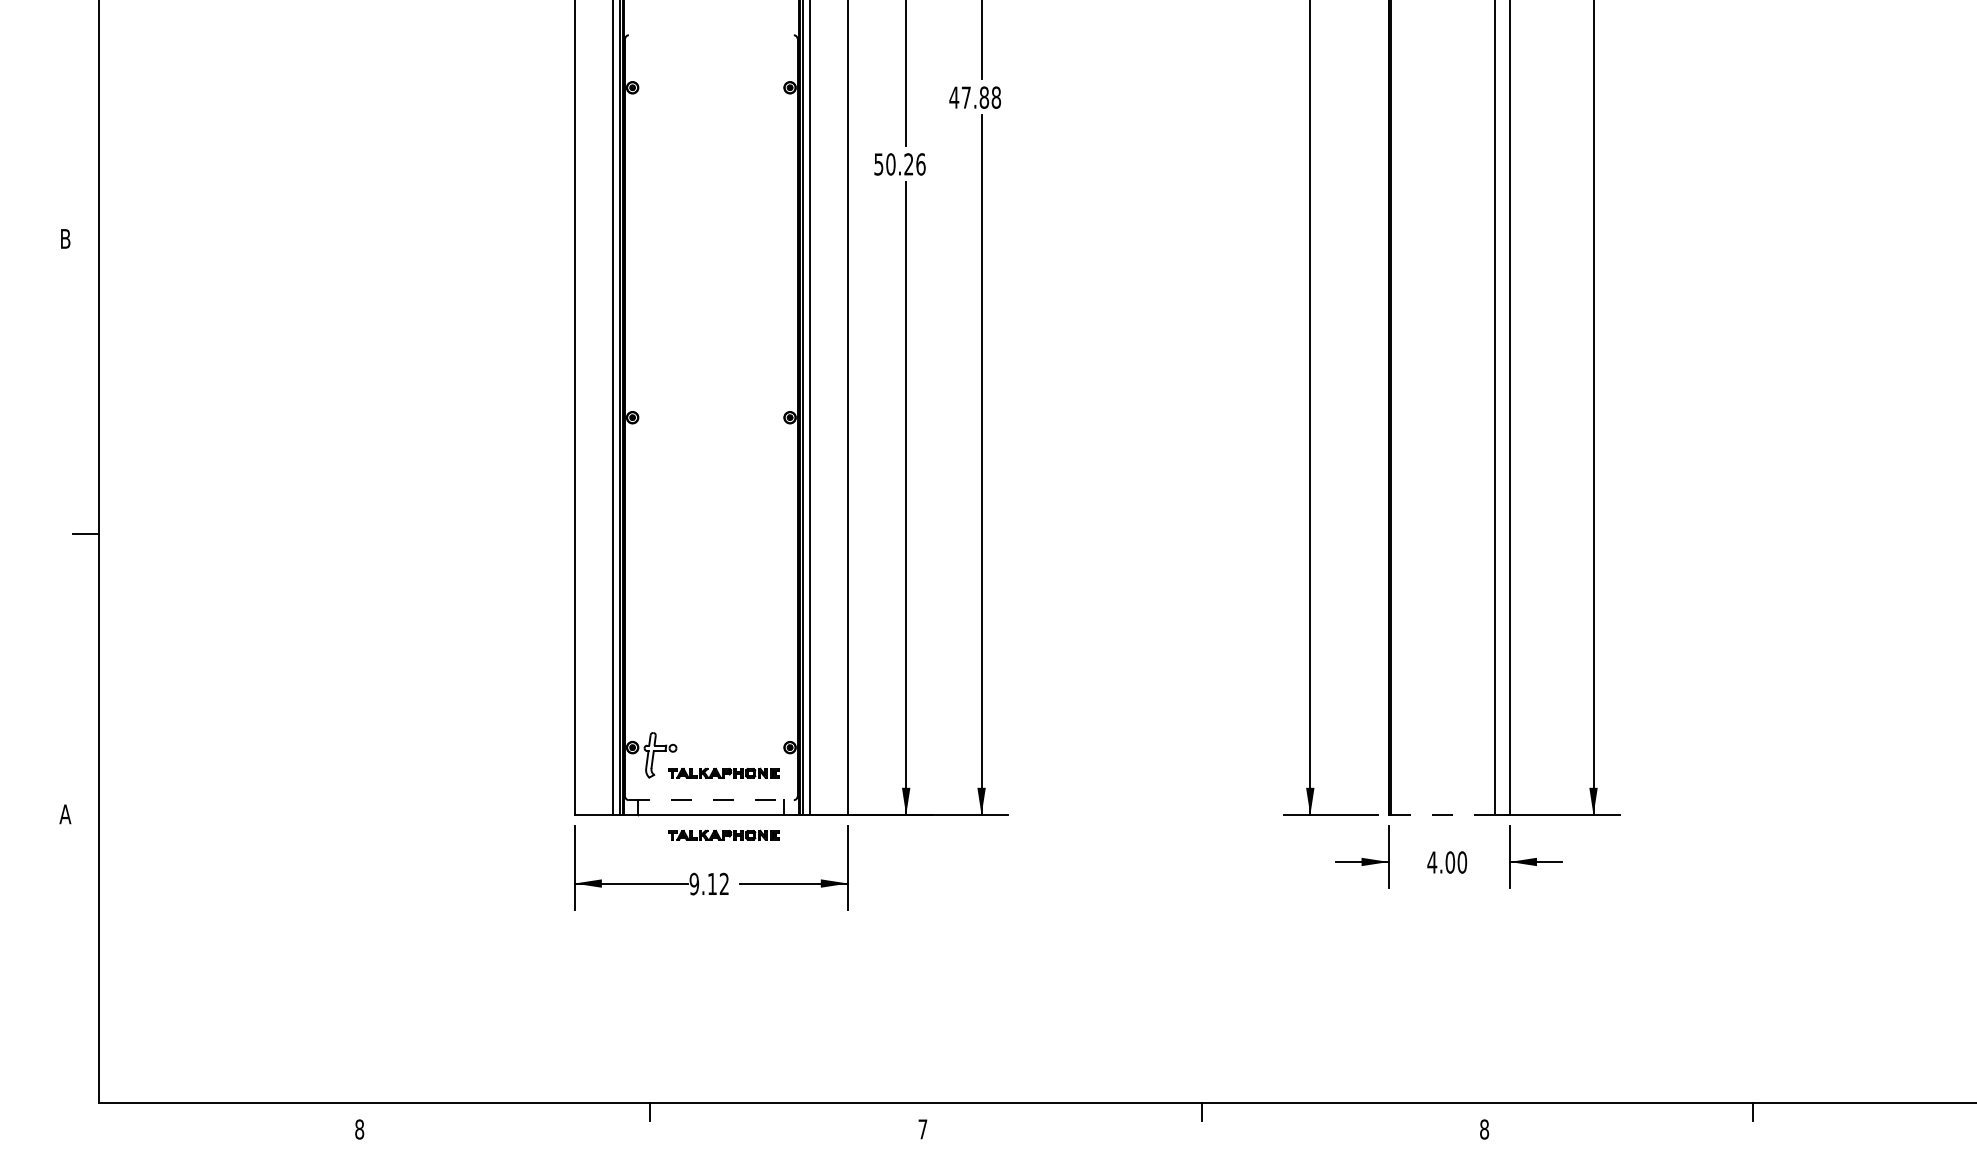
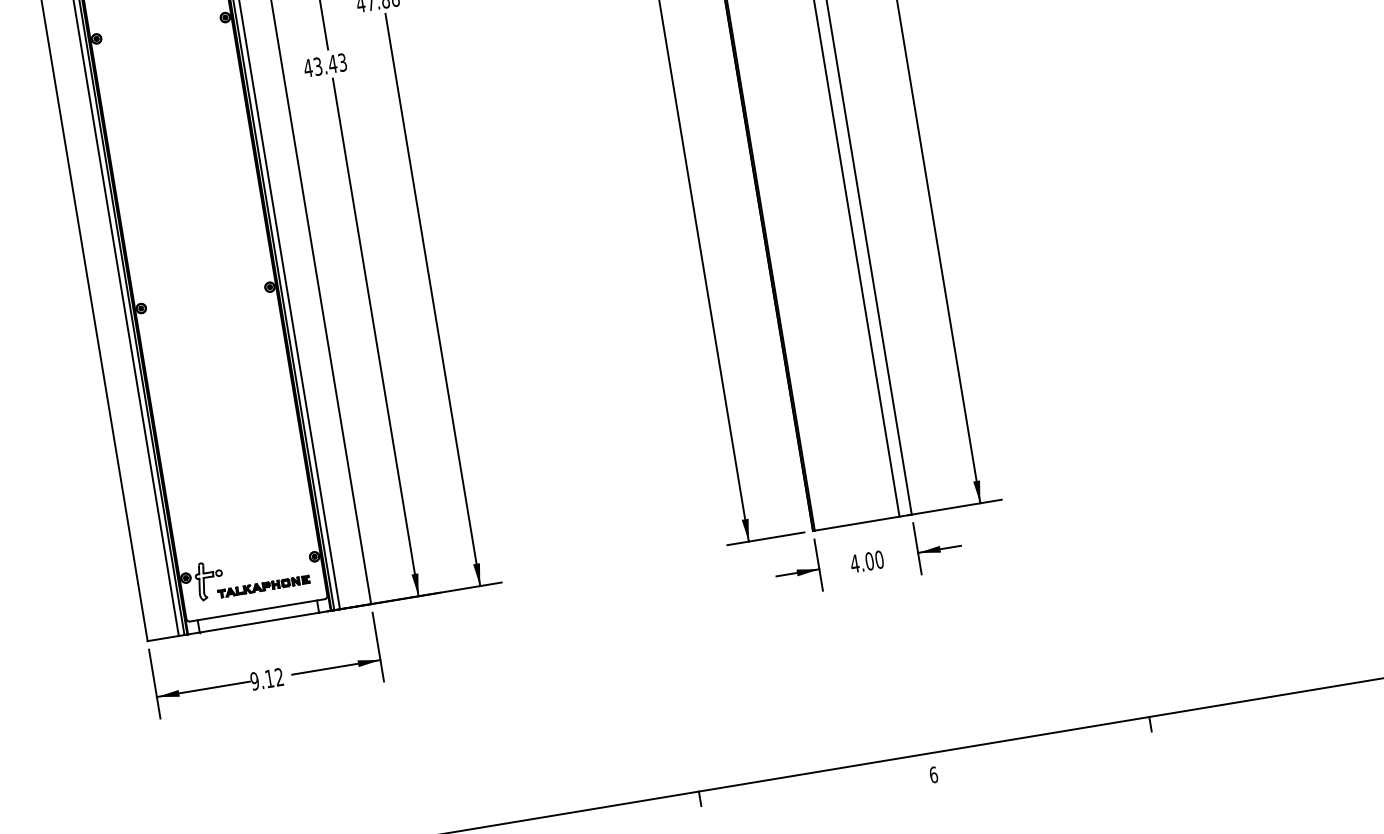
text: (899, 164) -> (325, 65), 50.26 -> 43.43
line: (711, 800) -> (257, 610), dashed -> solid
line: (1442, 815) -> (856, 524), dashed -> solid
part: (723, 834) -> (271, 636), removed
text: (1484, 1129) -> (933, 774), 8 -> 6

